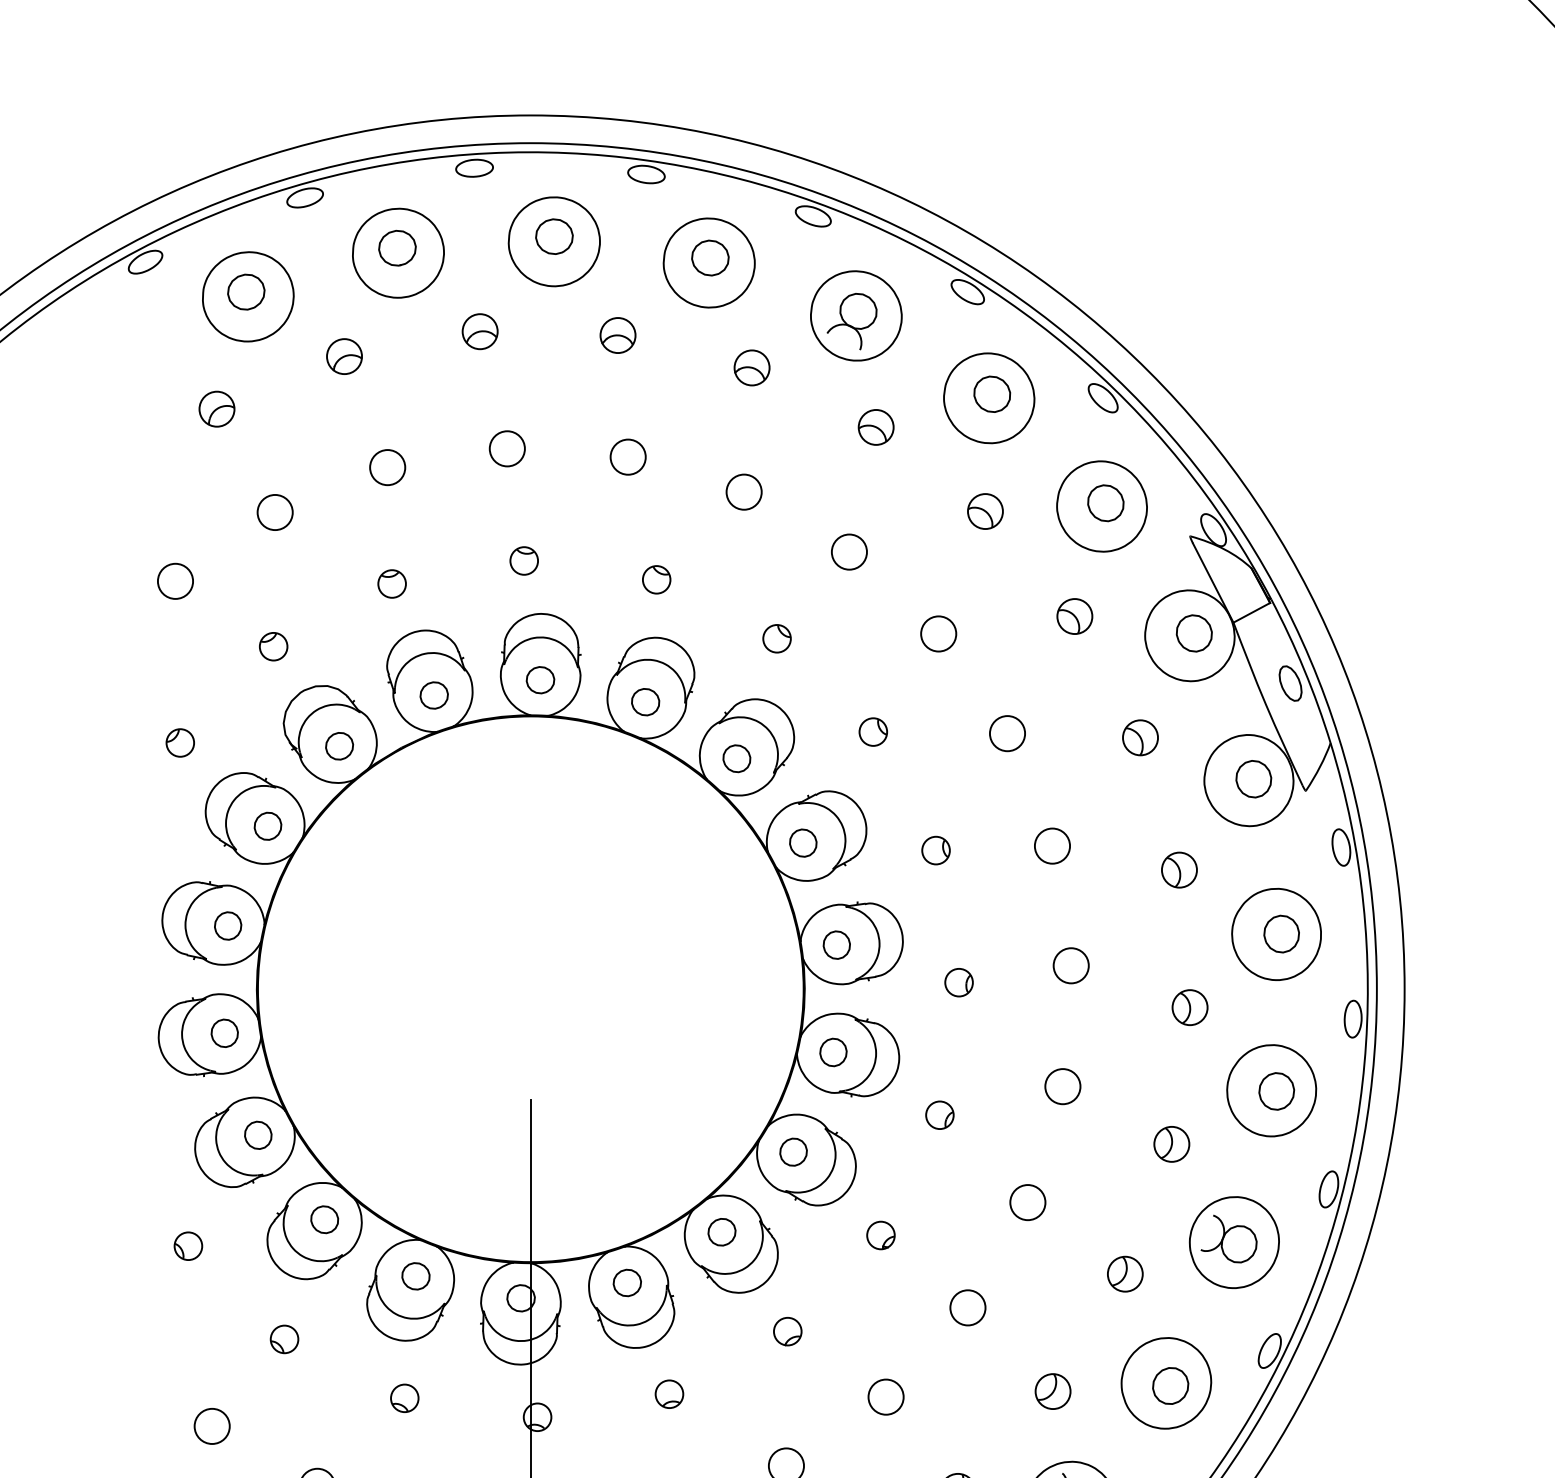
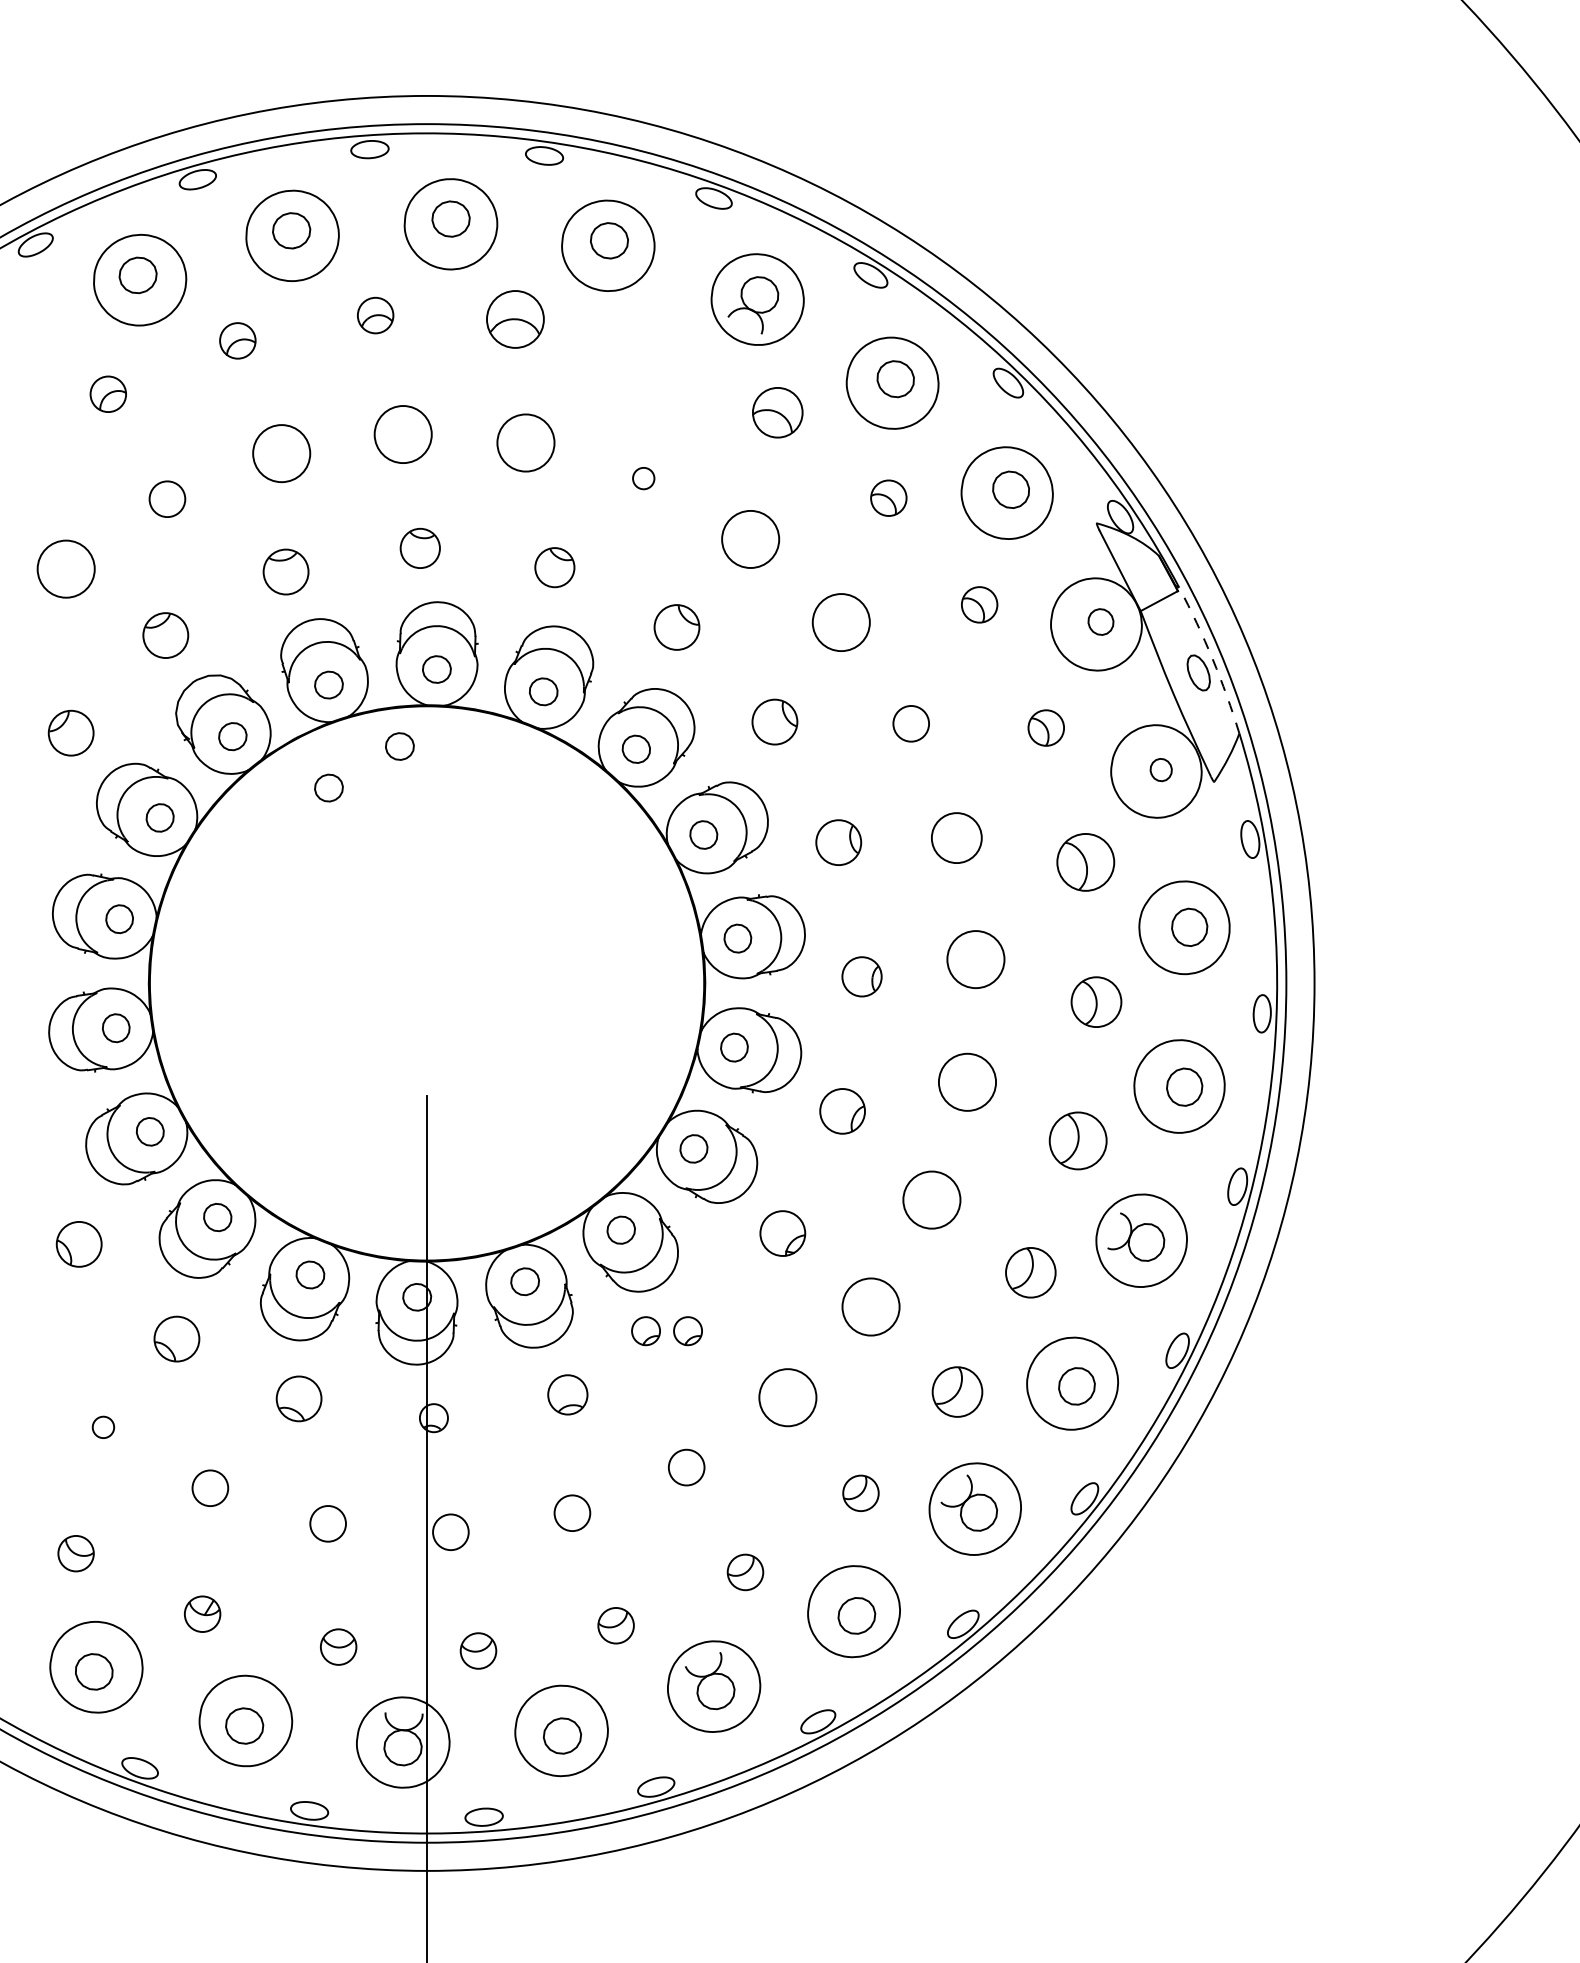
part: (617, 335) -> (515, 319), size x1.6
part: (751, 368) -> (651, 352), removed
part: (875, 427) -> (777, 412), size x1.4
circle: (507, 448) -> (403, 434), size x1.6
circle: (627, 456) -> (525, 442), size x1.6
circle: (387, 467) -> (281, 453), size x1.6
circle: (743, 492) -> (643, 478), size x0.6
circle: (849, 552) -> (750, 539), size x1.6
part: (524, 561) -> (420, 548), size x1.4
part: (656, 579) -> (554, 567), size x1.4
circle: (175, 581) -> (66, 569), size x1.6
part: (392, 583) -> (286, 571), size x1.6
part: (1193, 632) -> (1100, 621), size x0.7
circle: (938, 633) -> (841, 622), size x1.6
part: (777, 638) -> (677, 627), size x1.6
part: (273, 646) -> (165, 635), size x1.6
arc: (1304, 670) -> (1212, 659), solid -> dashed
part: (872, 732) -> (774, 722), size x1.6
part: (179, 743) -> (70, 733), size x1.6
part: (503, 755) -> (399, 746), added
part: (1252, 778) -> (1160, 769), size x0.6
part: (433, 796) -> (328, 787), added
circle: (1052, 845) -> (956, 837), size x1.4
part: (935, 850) -> (838, 842), size x1.6
part: (1179, 870) -> (1085, 862), size x1.6
circle: (1070, 965) -> (975, 959), size x1.6
part: (958, 982) -> (861, 976), size x1.4
part: (1189, 1007) -> (1096, 1001), size x1.4
circle: (1062, 1086) -> (967, 1082), size x1.6
part: (939, 1115) -> (842, 1111), size x1.6
part: (1171, 1143) -> (1077, 1140), size x1.6
circle: (1027, 1201) -> (931, 1199), size x1.6
part: (880, 1235) -> (782, 1233), size x1.6
part: (188, 1246) -> (79, 1244), size x1.6
part: (1124, 1273) -> (1030, 1272), size x1.4
circle: (967, 1307) -> (870, 1306), size x1.6
part: (745, 1331) -> (645, 1331), added
part: (284, 1338) -> (176, 1338), size x1.6
part: (1053, 1391) -> (957, 1391), size x1.4
part: (669, 1393) -> (567, 1394), size x1.4
circle: (885, 1396) -> (787, 1397), size x1.6
part: (404, 1397) -> (298, 1398), size x1.6
circle: (212, 1426) -> (103, 1427), size x0.6

